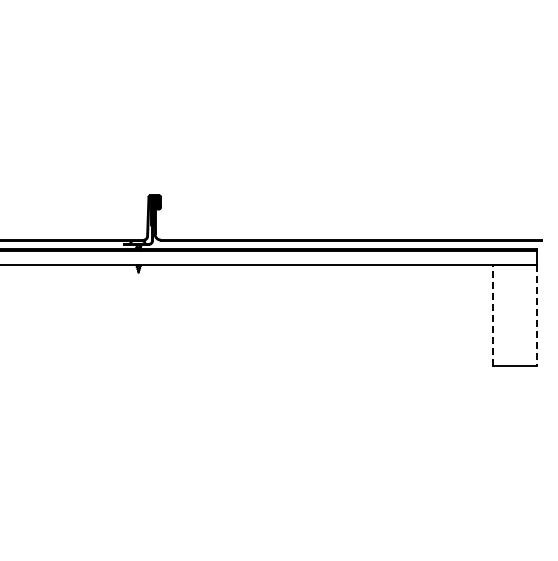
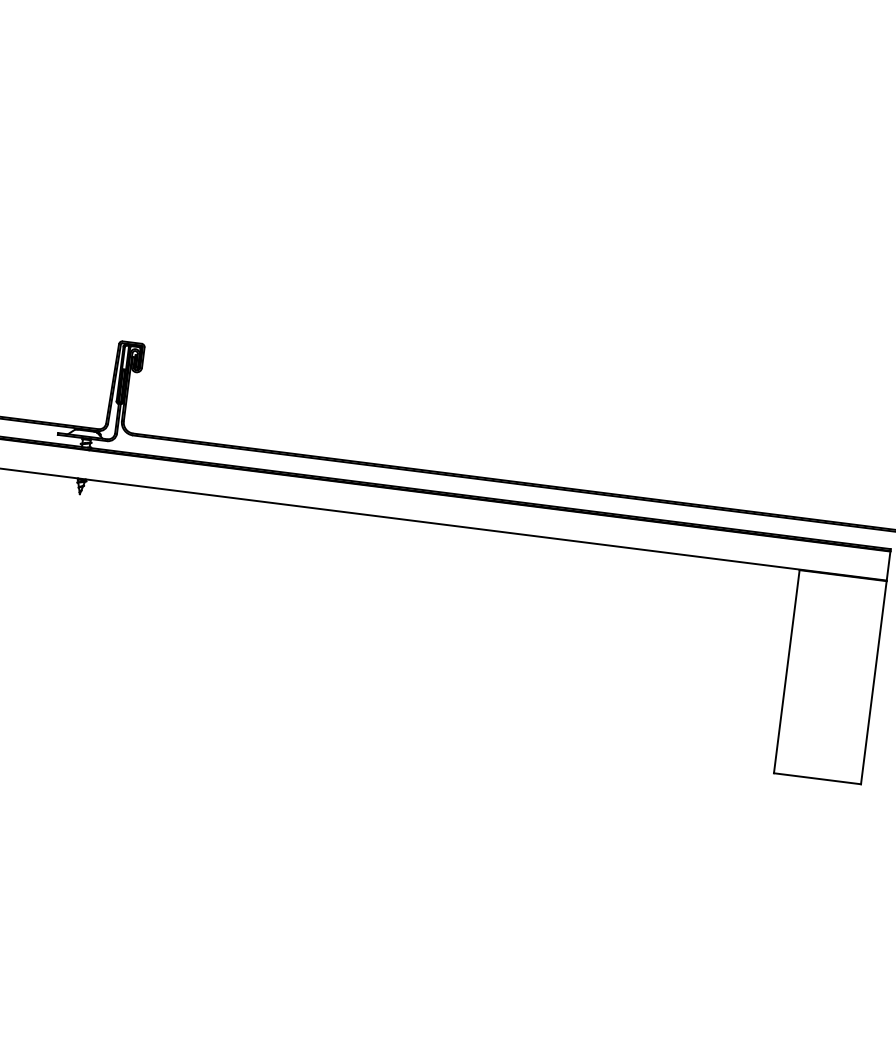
line: (493, 314) -> (787, 670), dashed -> solid
line: (536, 315) -> (873, 683), dashed -> solid

